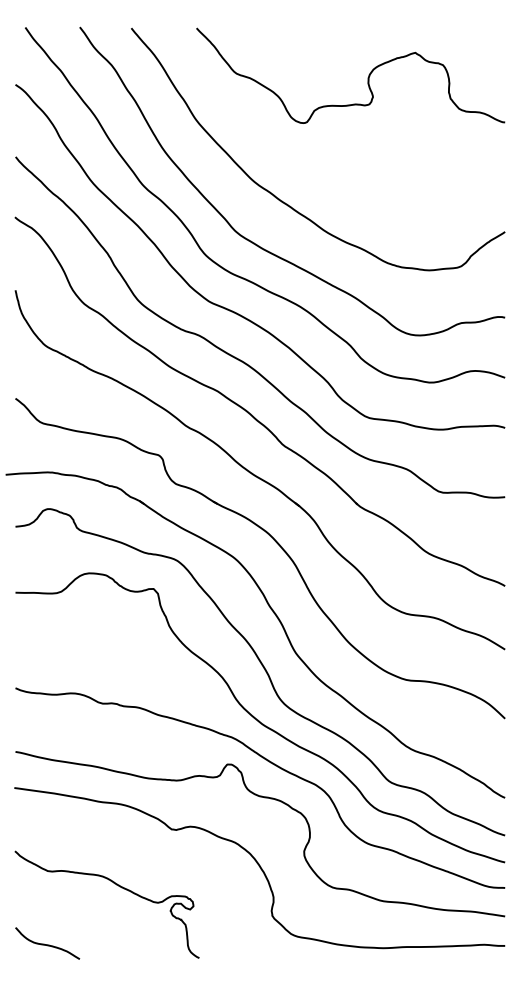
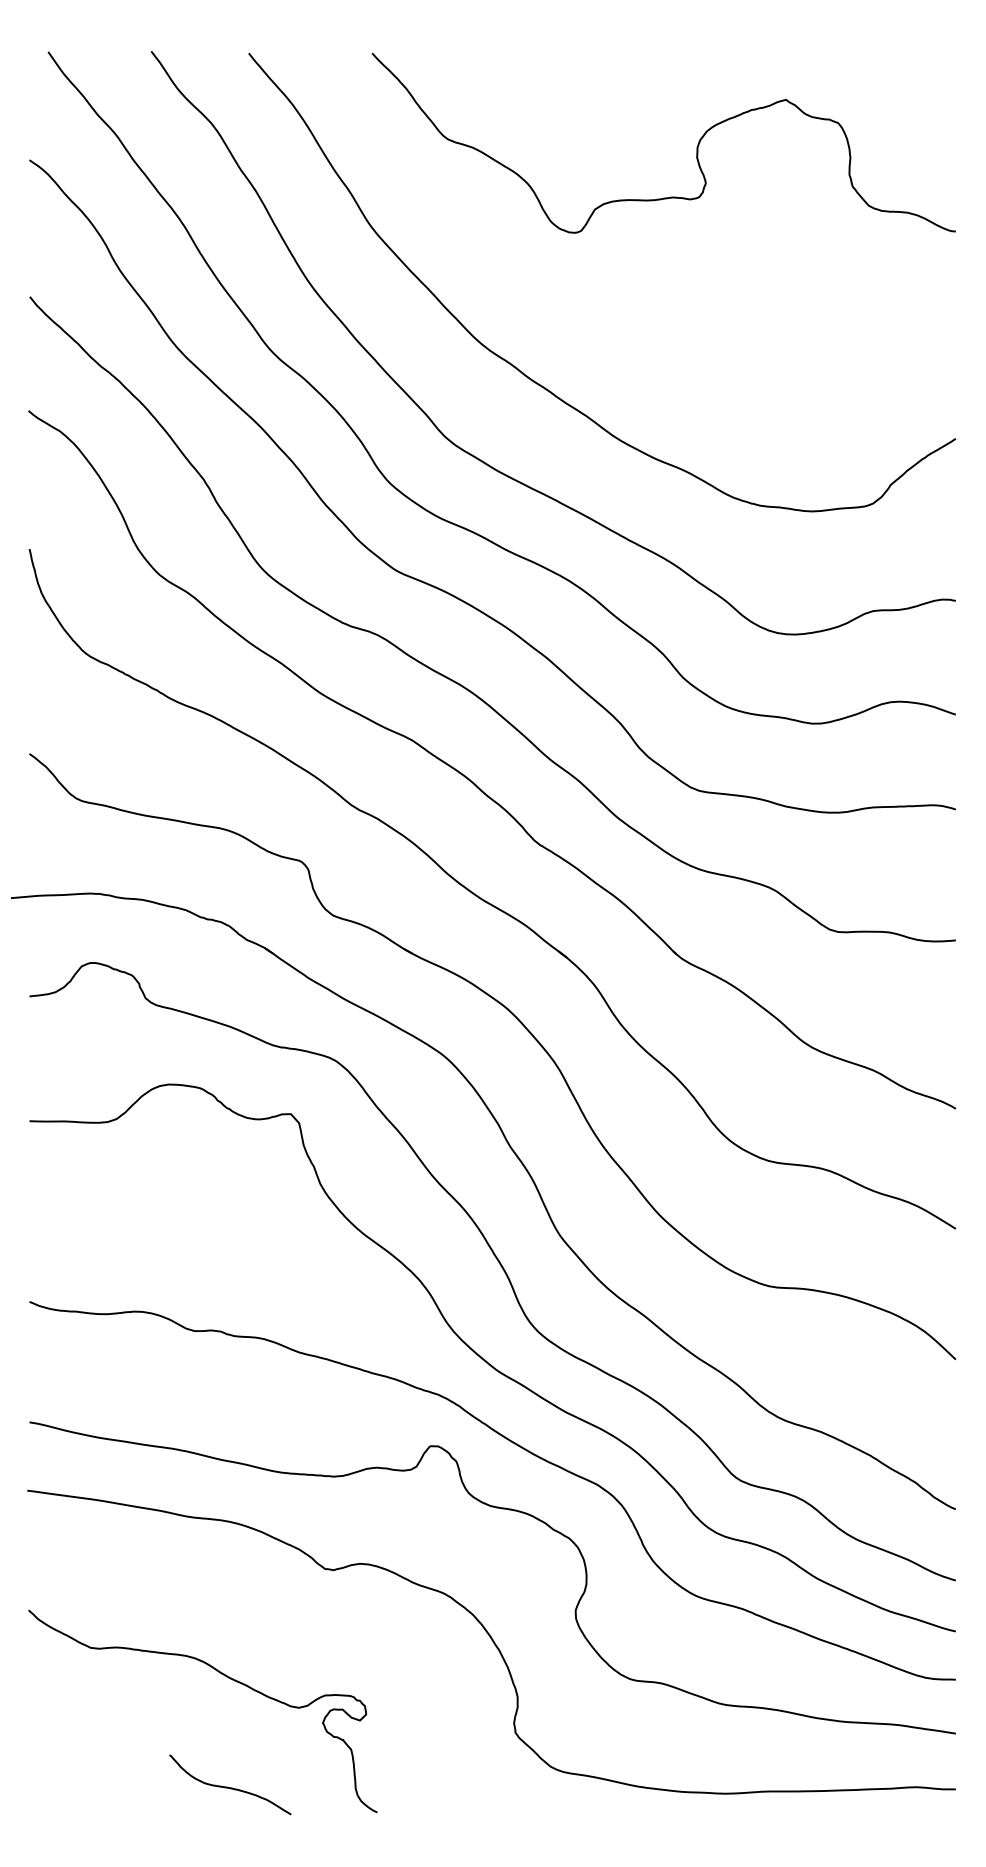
curve: (47, 944) -> (230, 1786), moved

